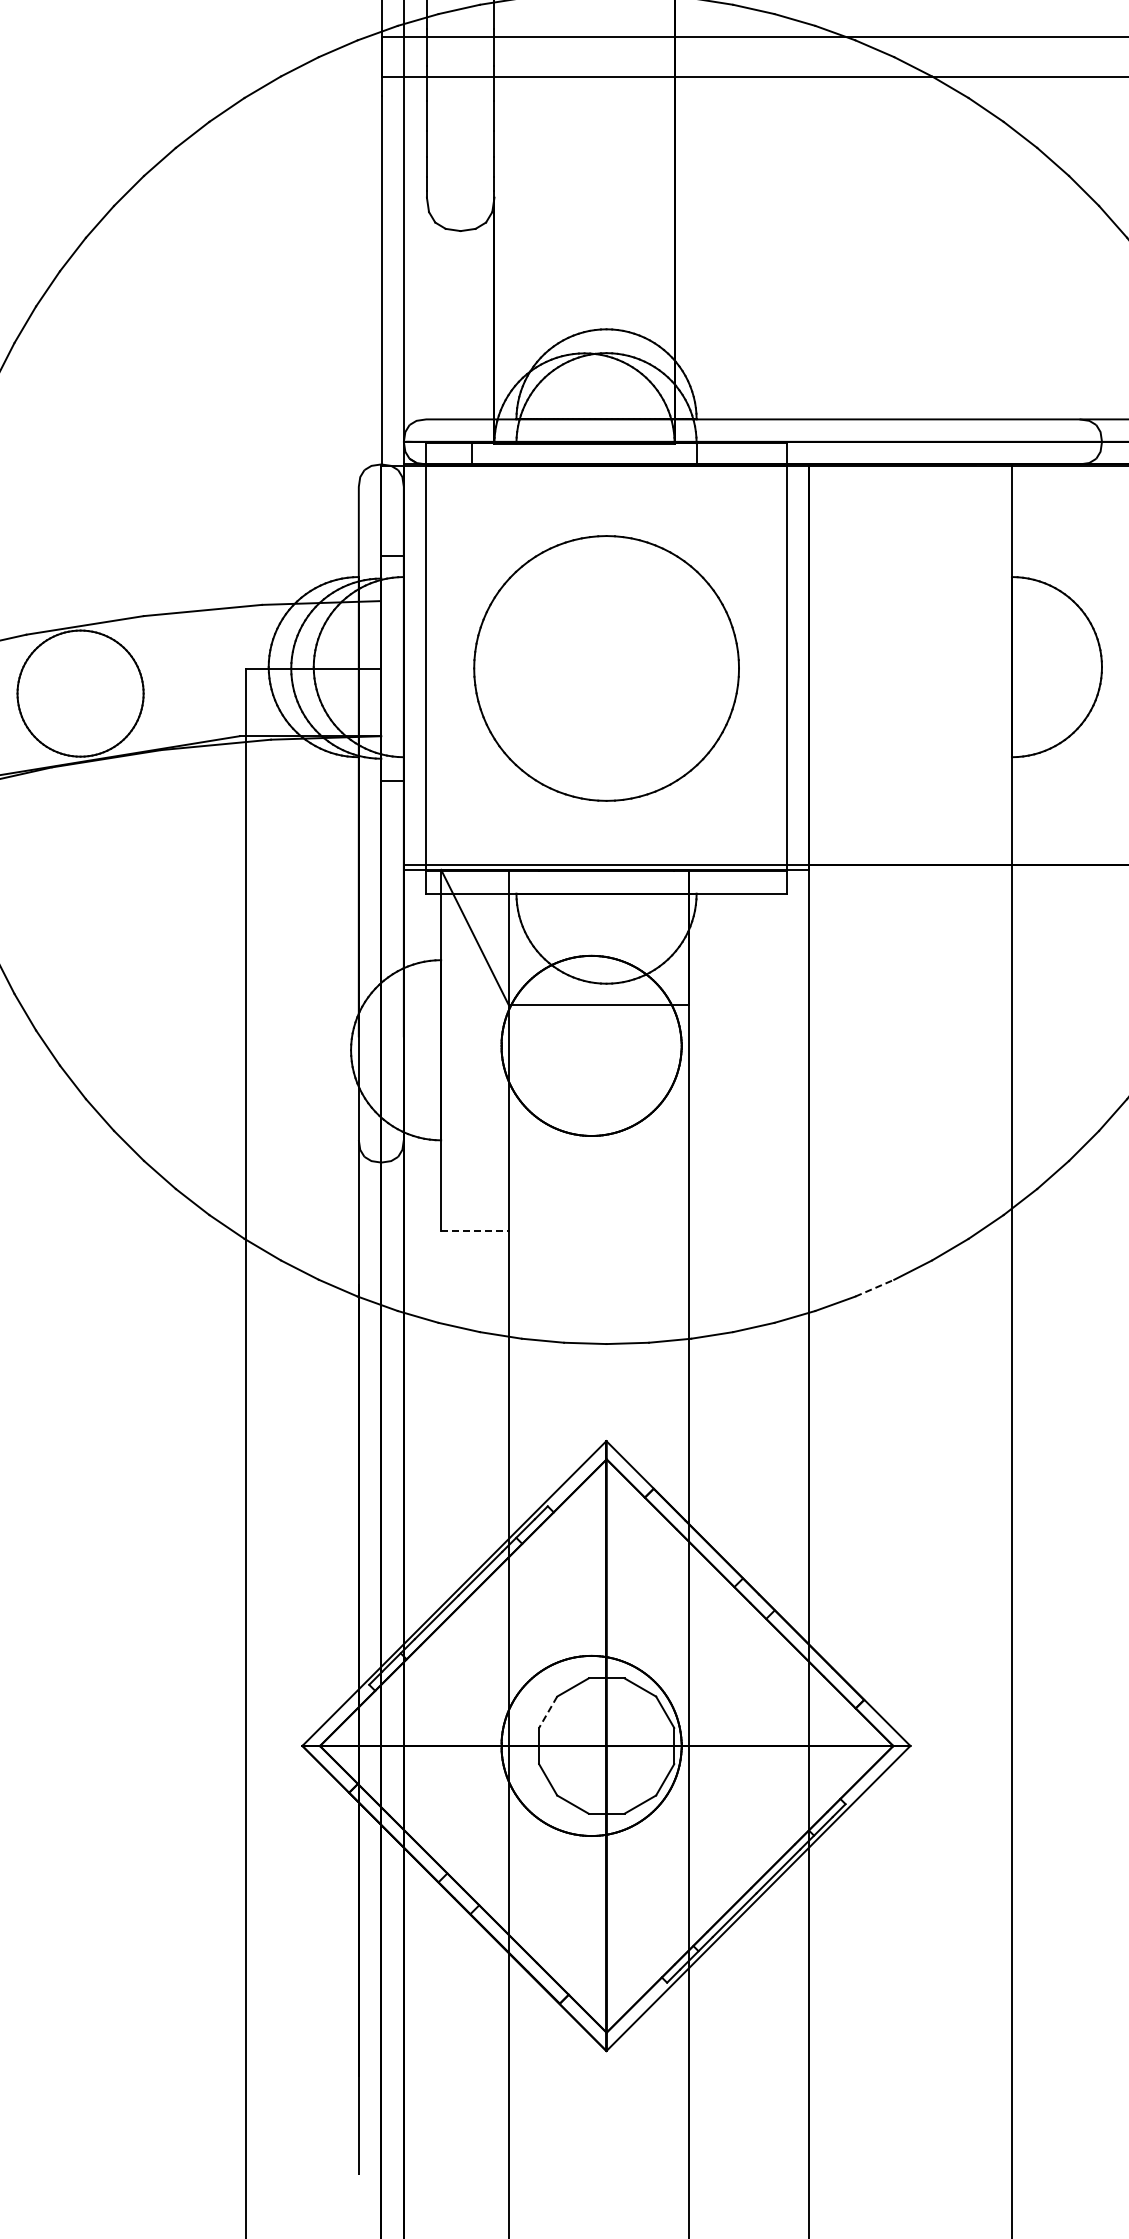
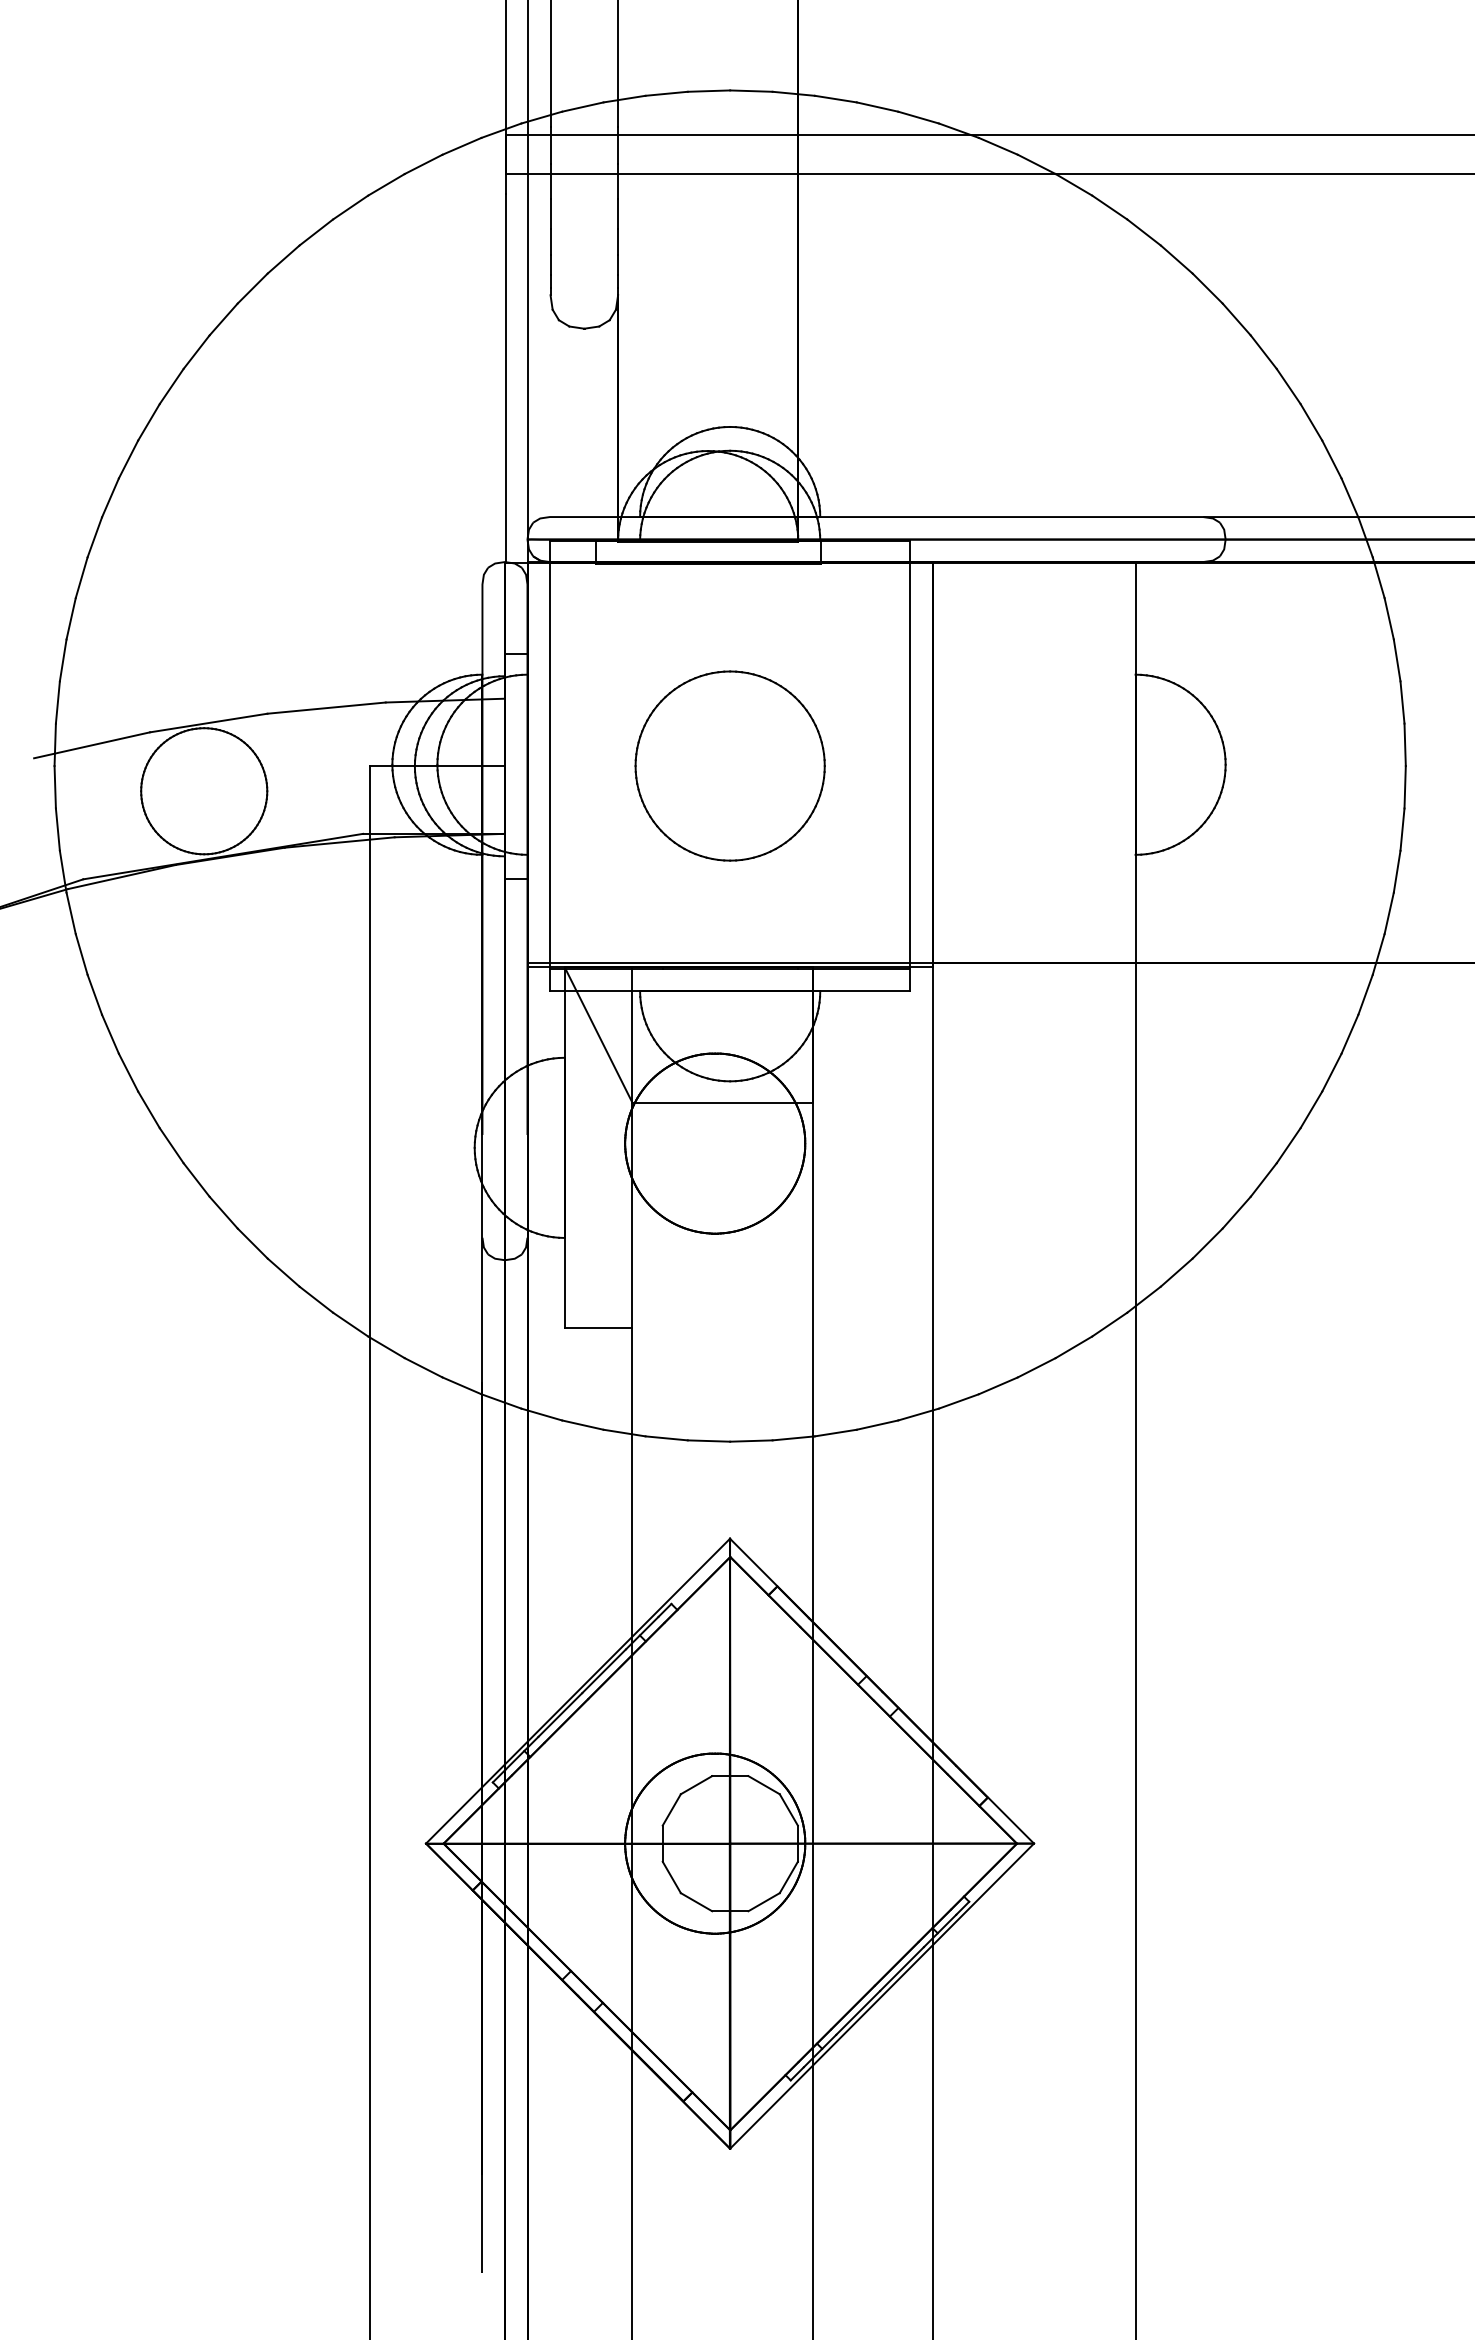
part: (605, 667) -> (729, 765), size x0.71
line: (474, 1230) -> (598, 1328), dashed -> solid
line: (874, 1287) -> (998, 1385), dashed -> solid
line: (547, 1712) -> (671, 1810), dashed -> solid

